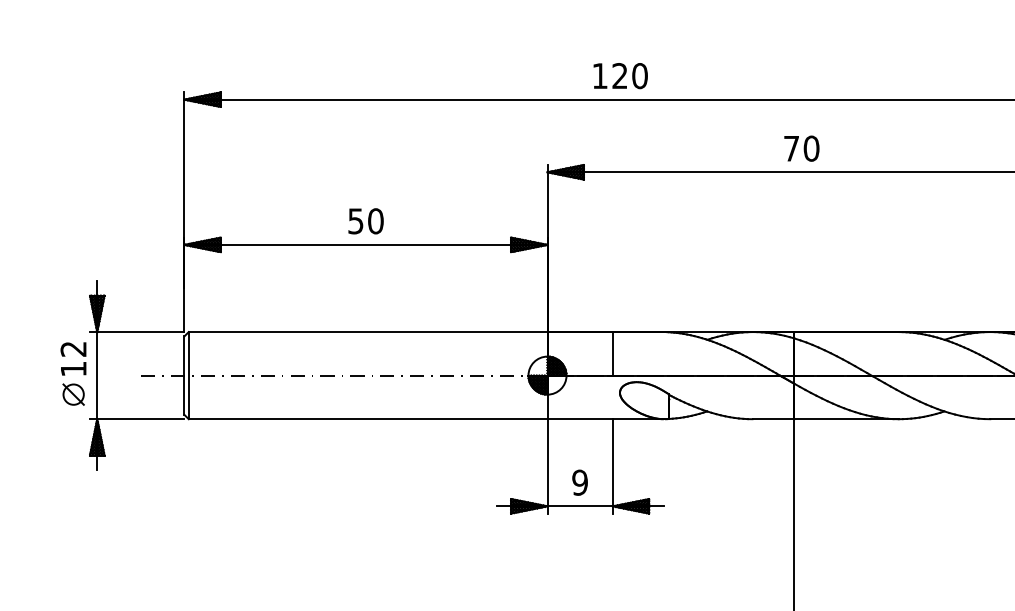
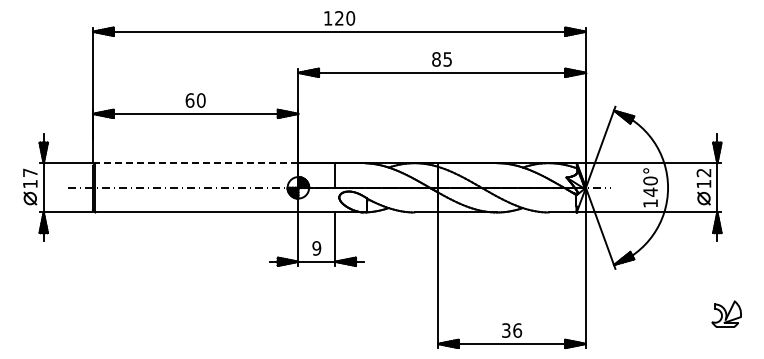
text: (802, 148) -> (442, 59), 70 -> 85
text: (355, 221) -> (189, 100), 50 -> 60
line: (367, 332) -> (196, 163), solid -> dashed
text: (73, 348) -> (30, 172), 12 -> 17

